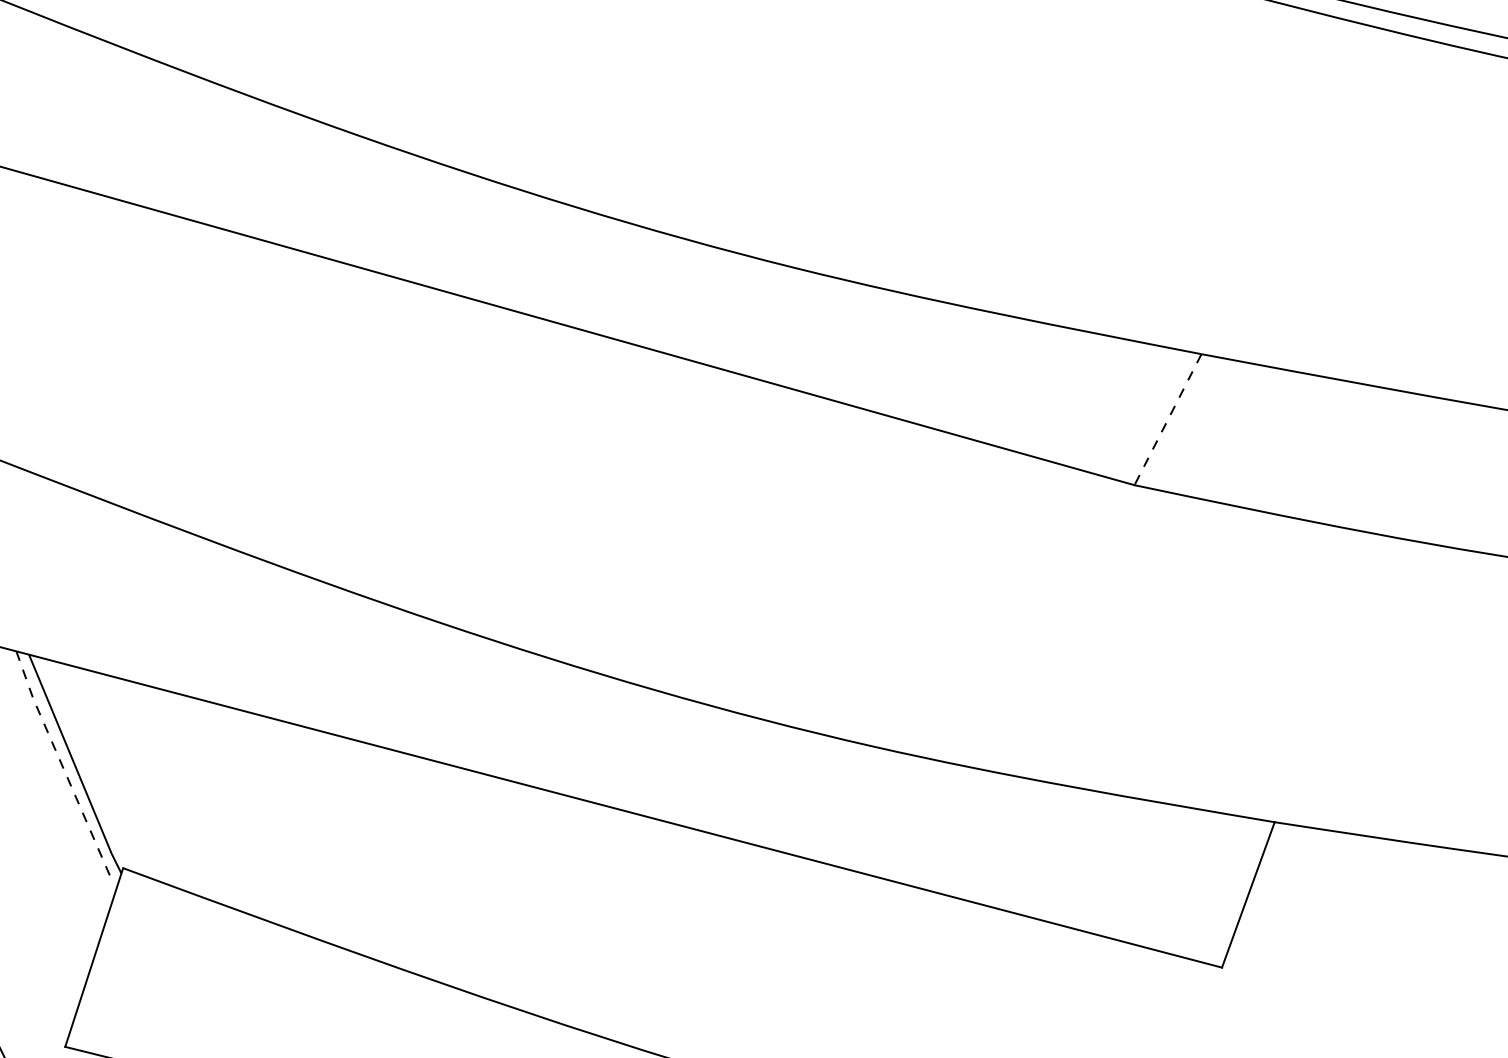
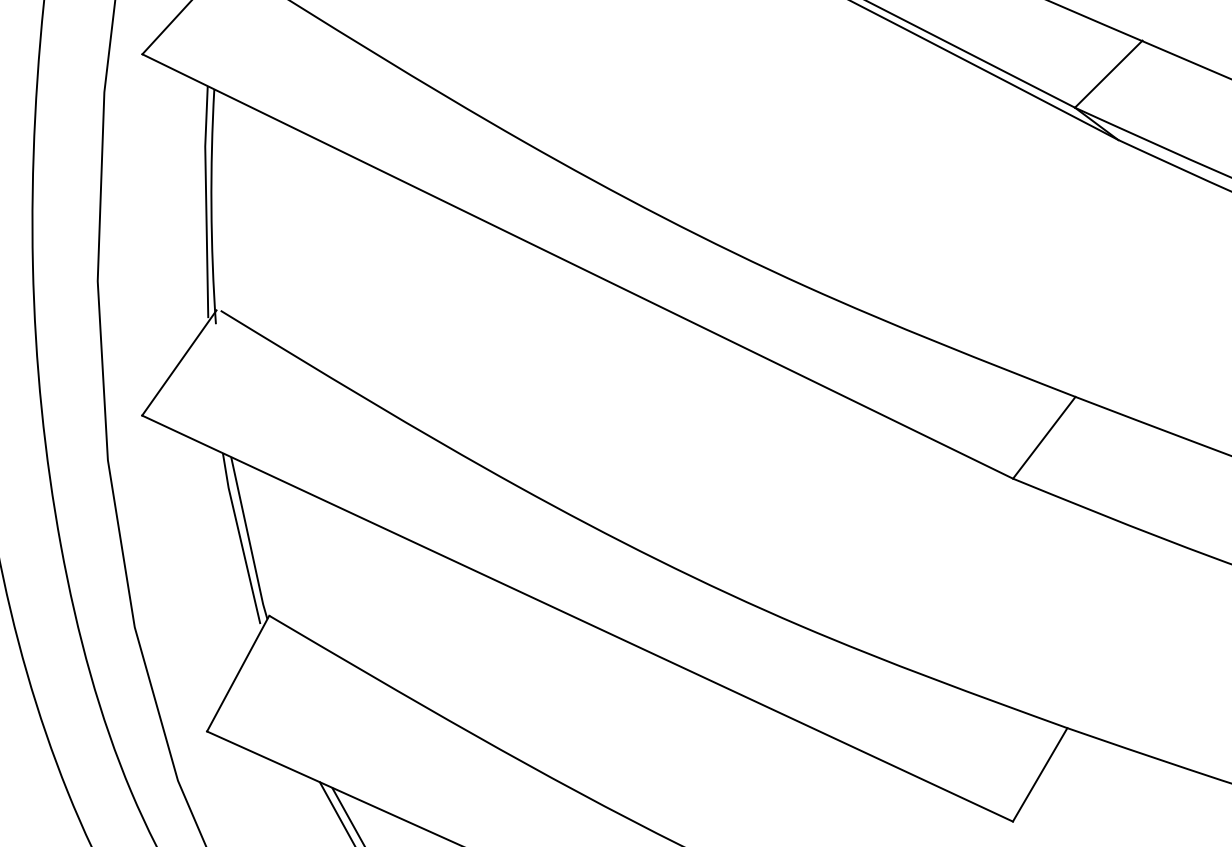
line: (1167, 420) -> (1043, 438), dashed -> solid
line: (62, 766) -> (240, 538), dashed -> solid

